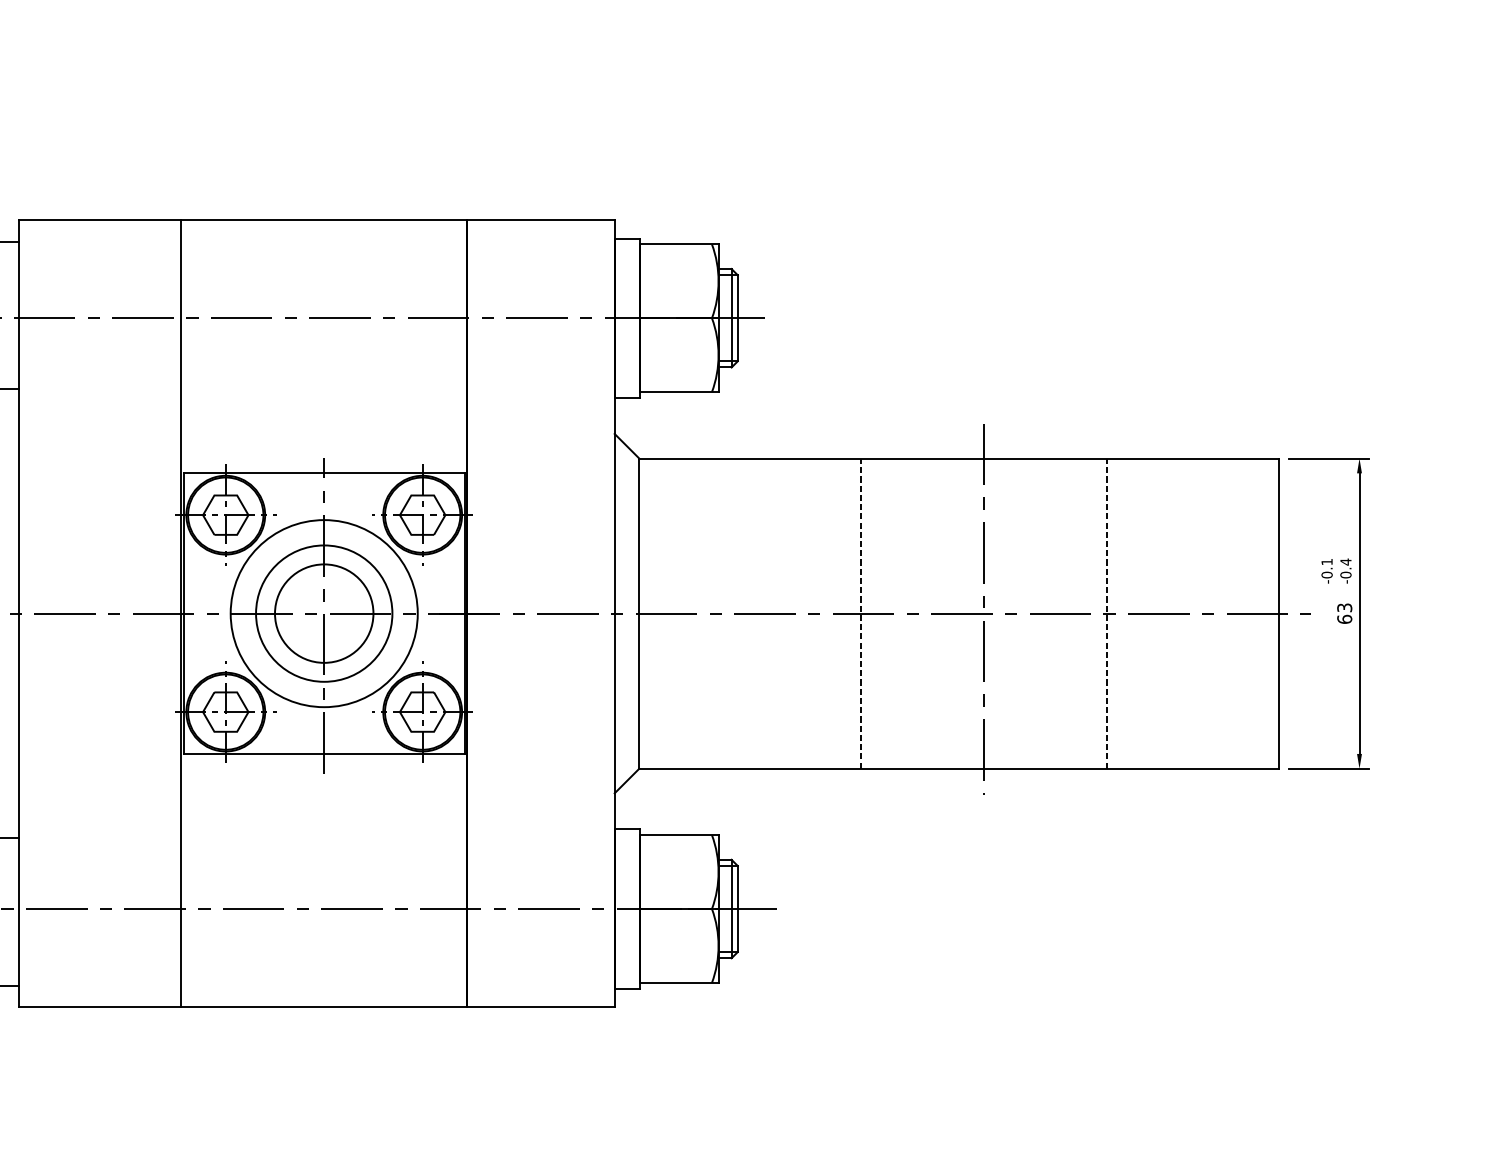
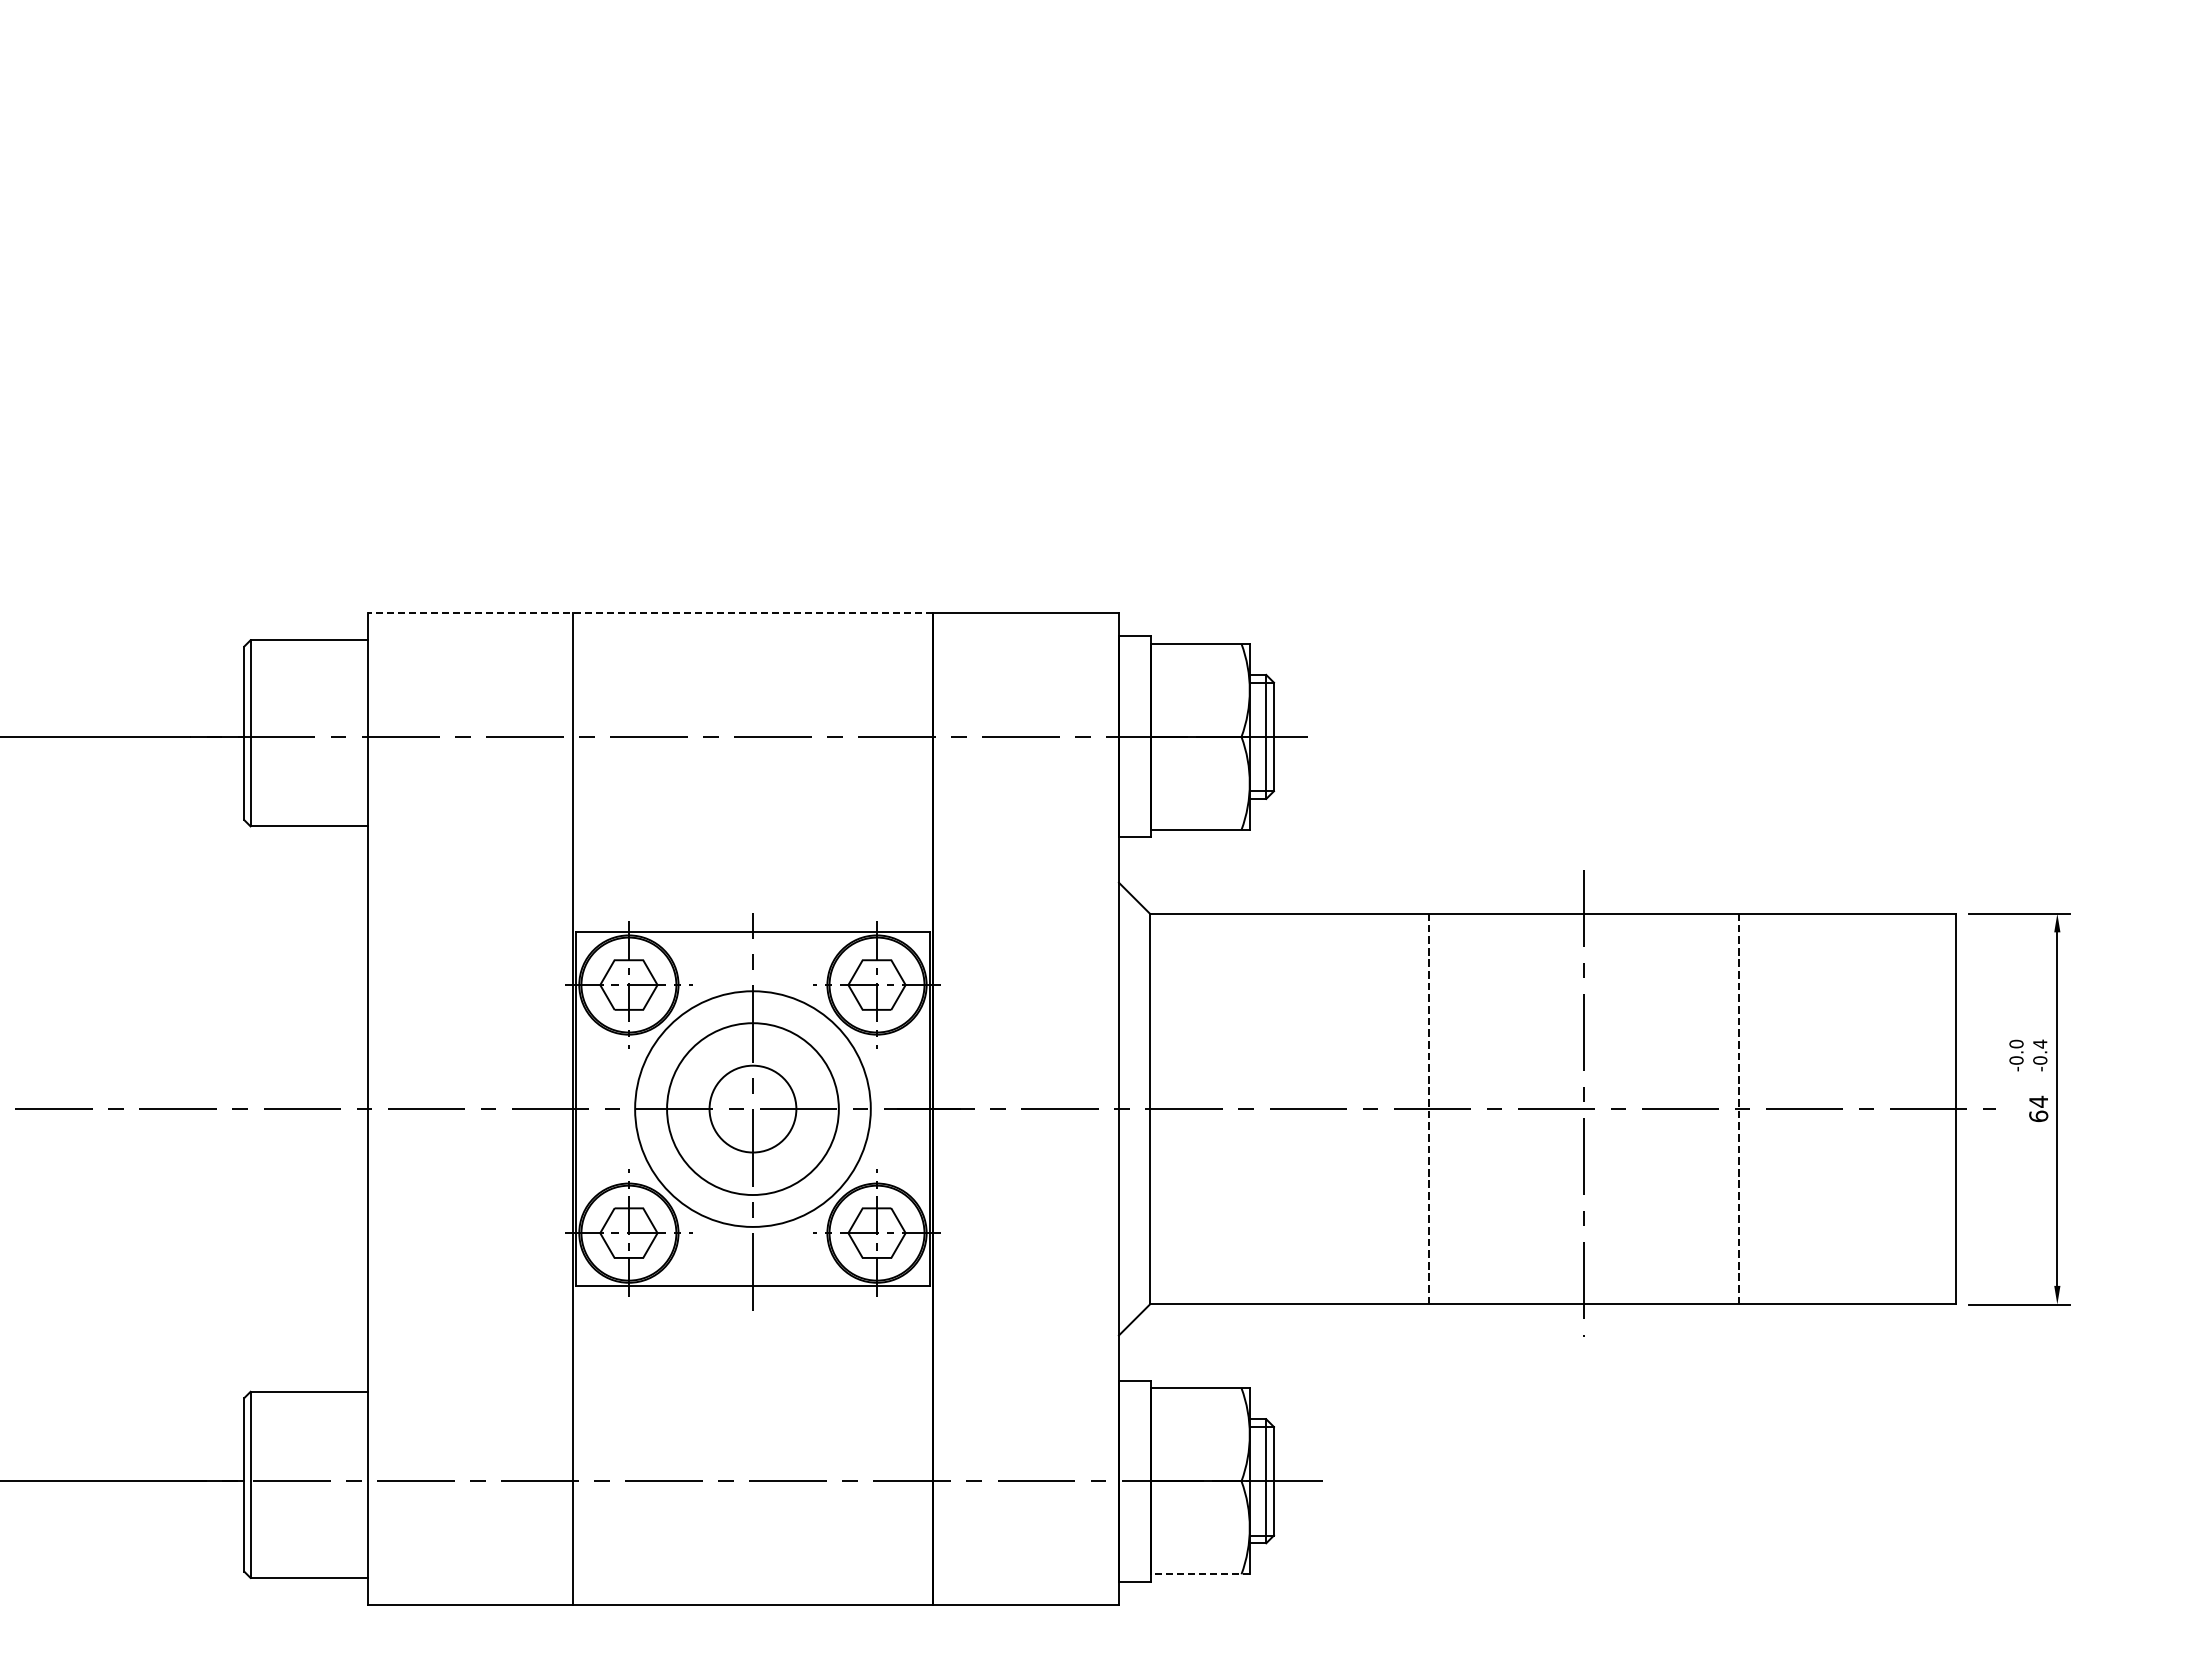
line: (242, 219) -> (650, 612), solid -> dashed
text: (1327, 561) -> (2016, 1043), -0.1 -> -0.0
text: (1344, 607) -> (2038, 1101), 63 -> 64
circle: (323, 613) -> (752, 1109), size x0.7
line: (679, 983) -> (1200, 1574), solid -> dashed

